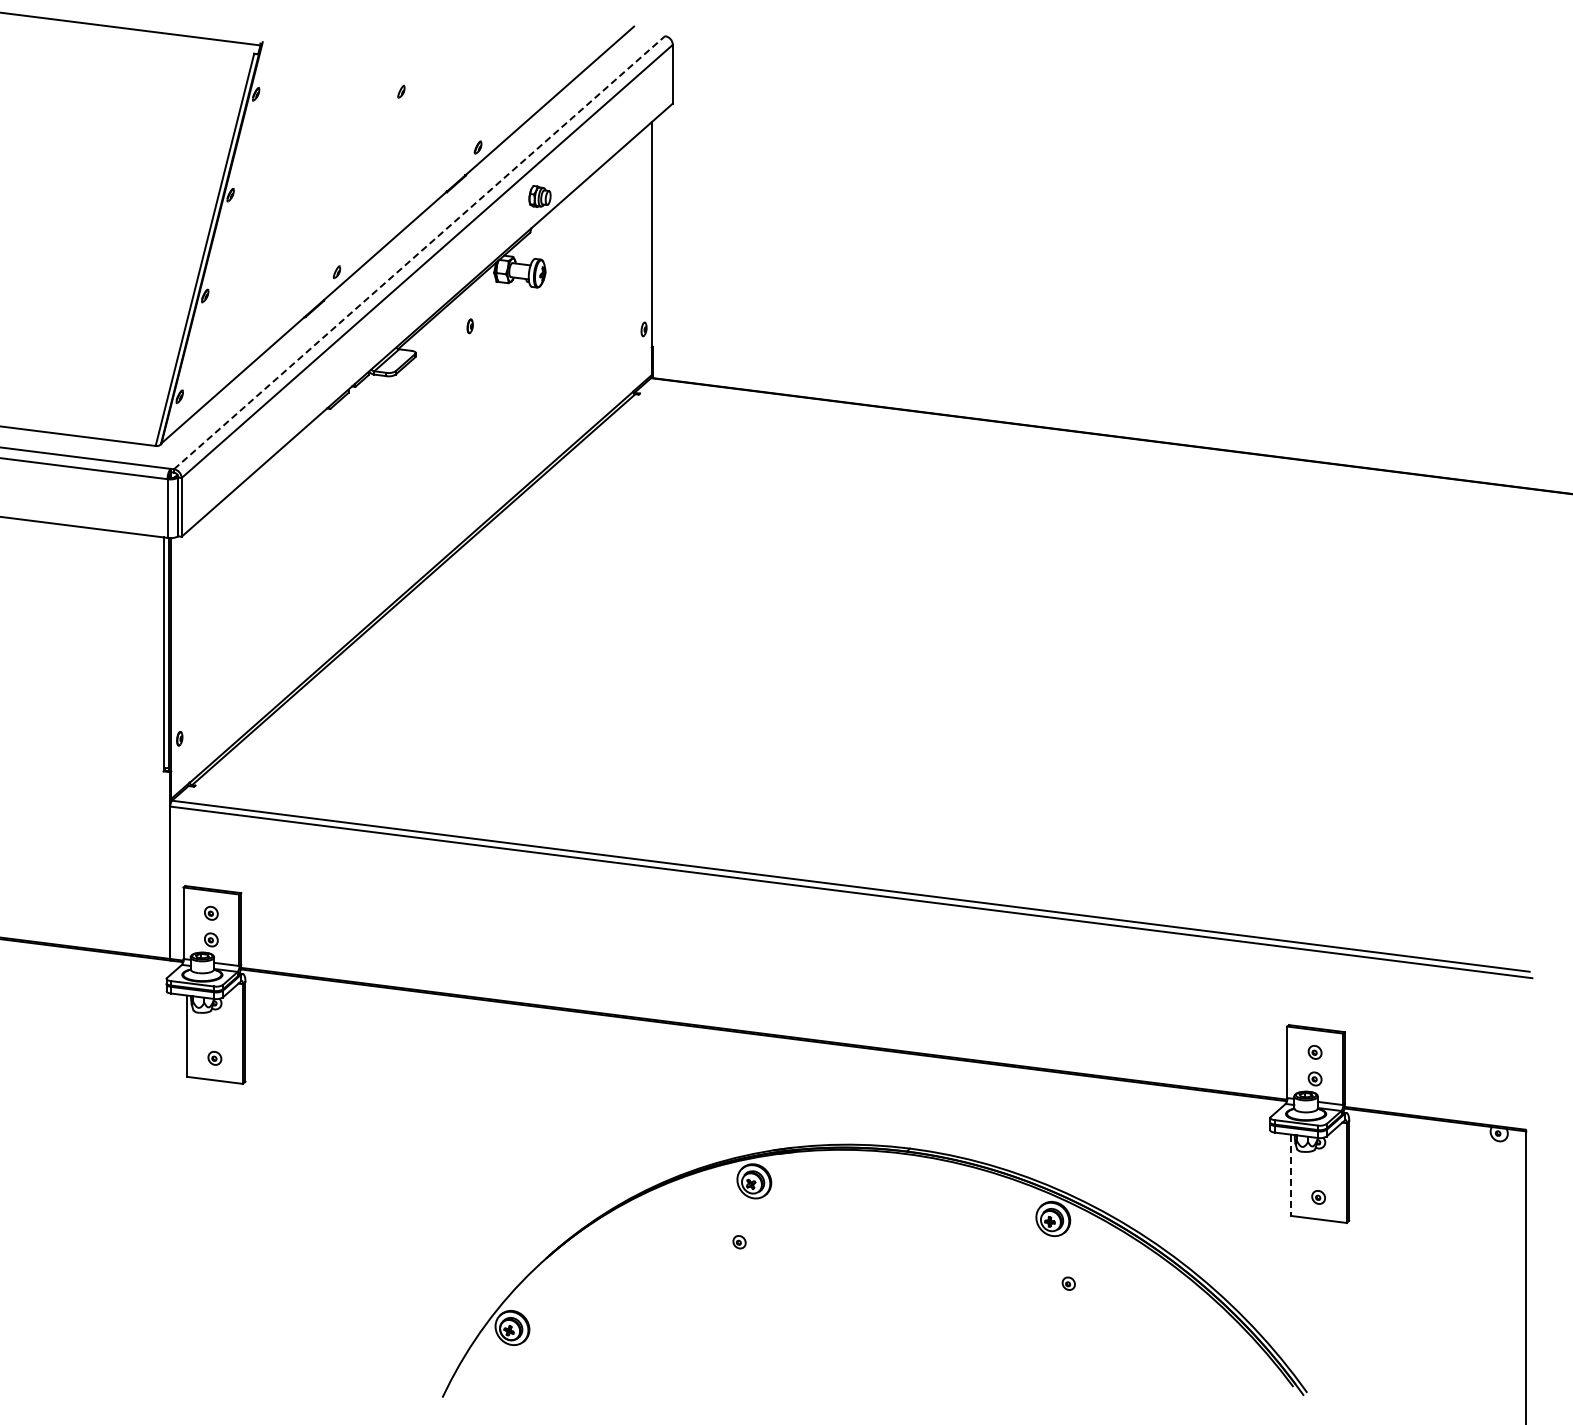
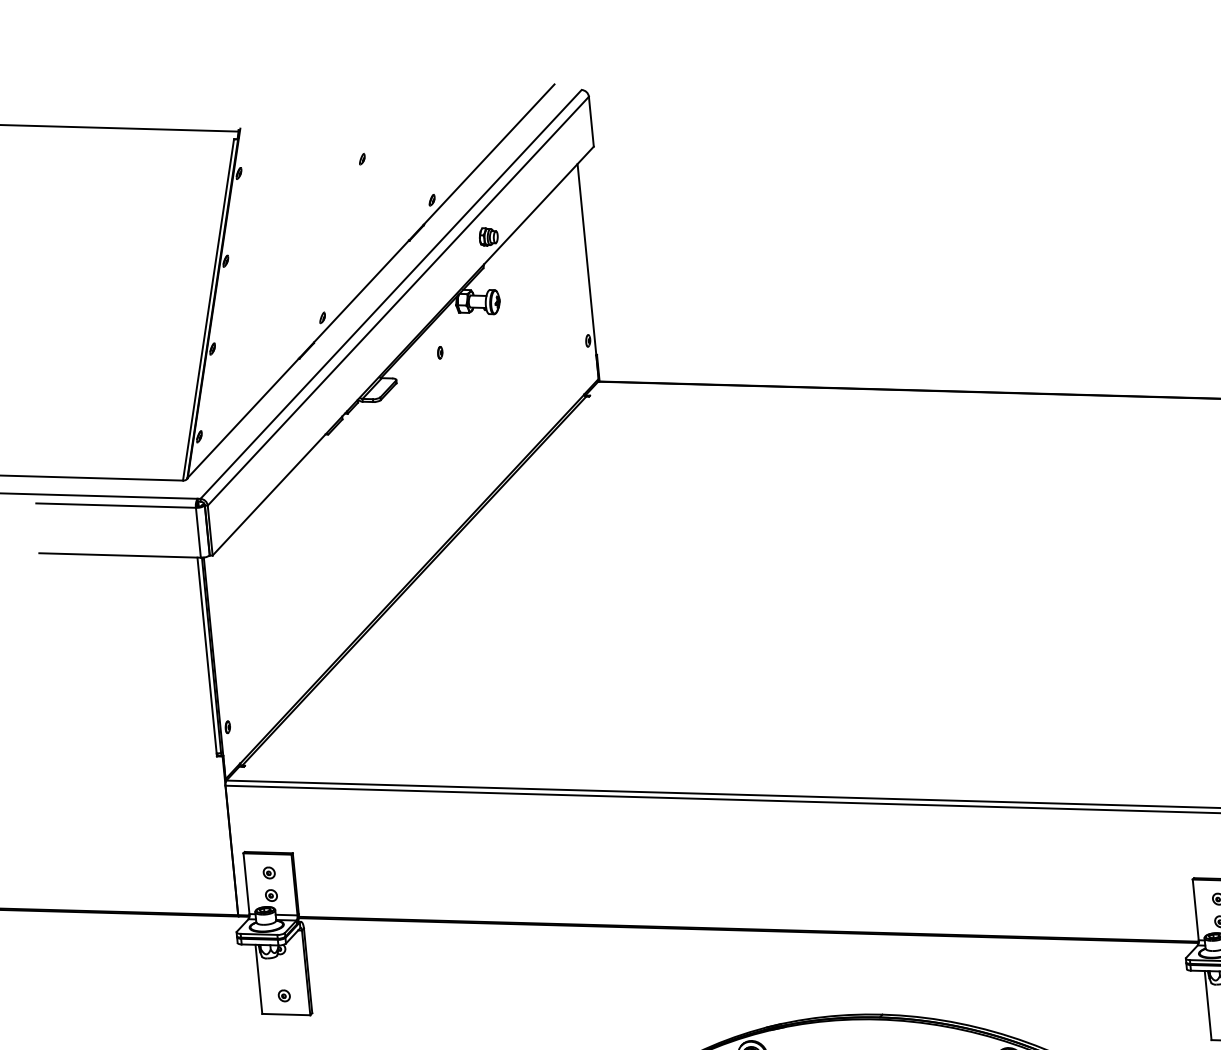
line: (419, 252) -> (391, 294), dashed -> solid
line: (1290, 1175) -> (1207, 1005), dashed -> solid

